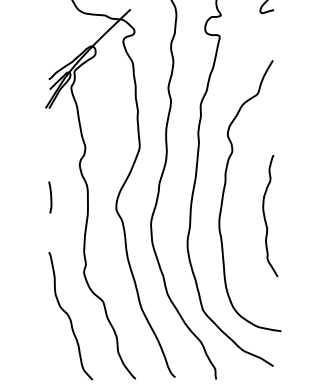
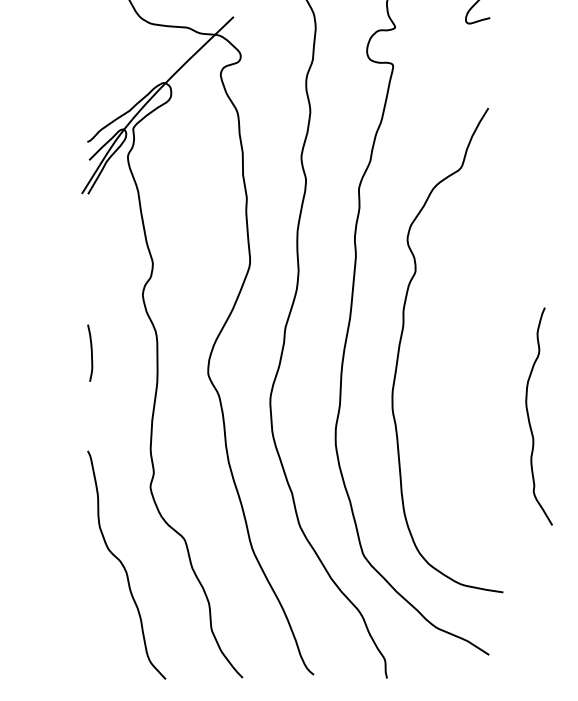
curve: (265, 215) -> (530, 415), moved

